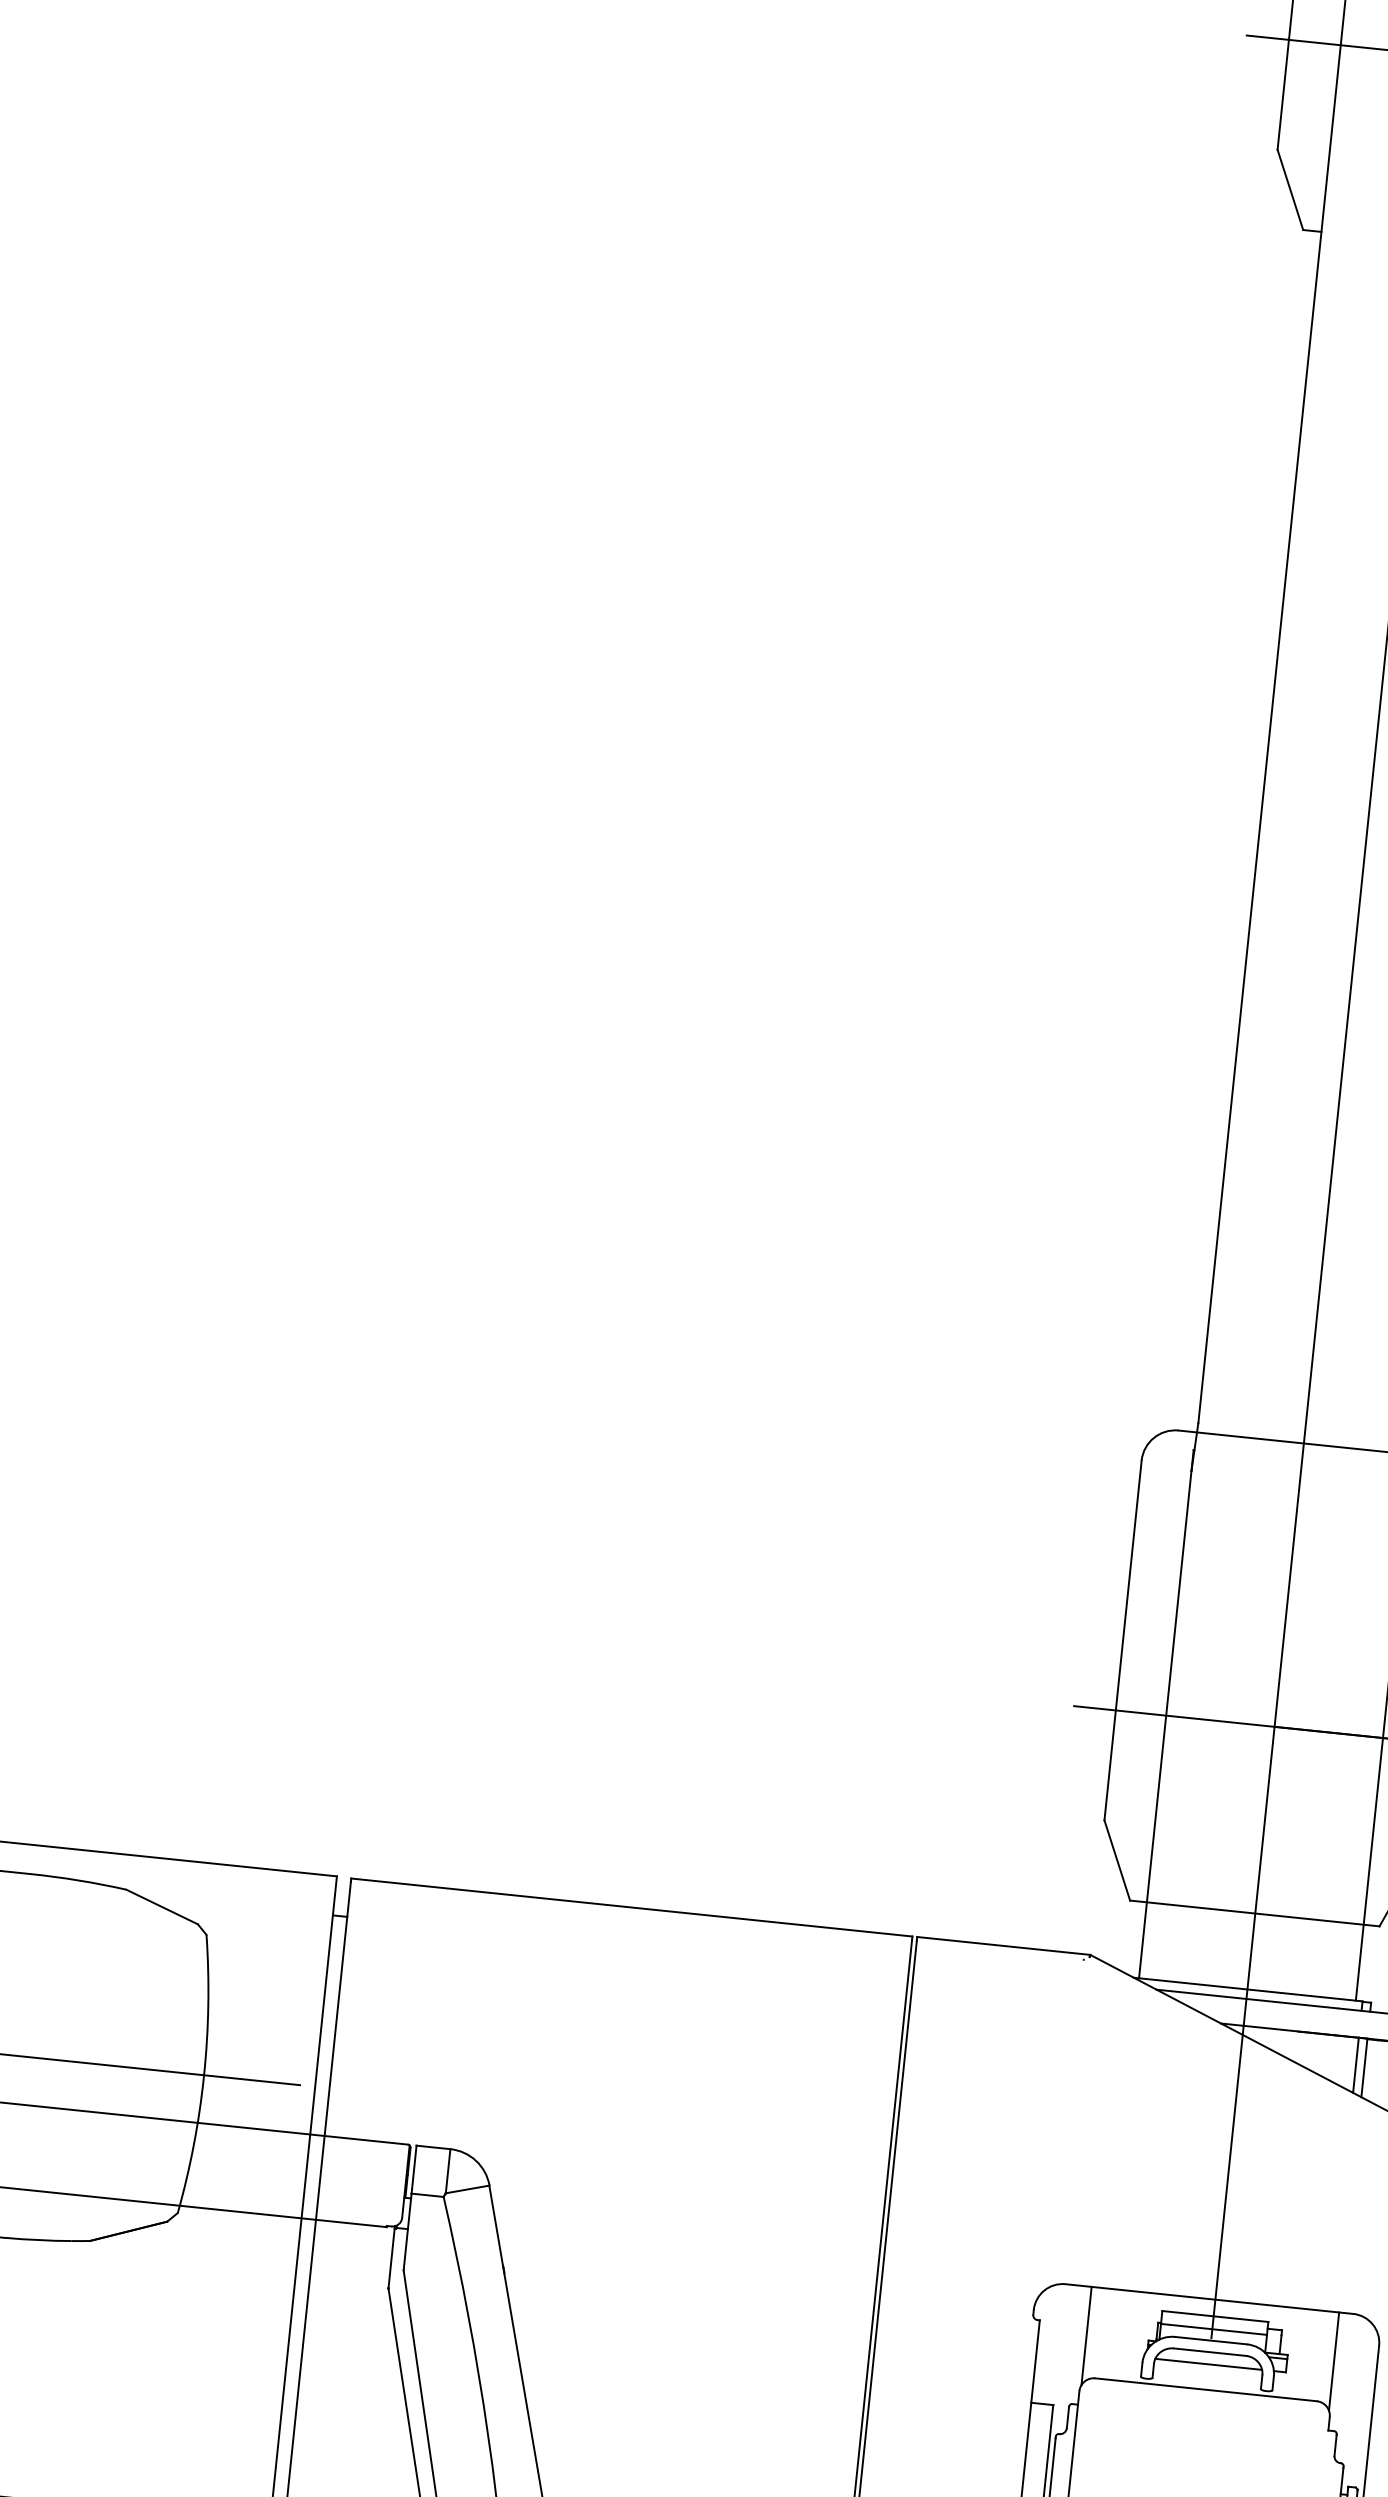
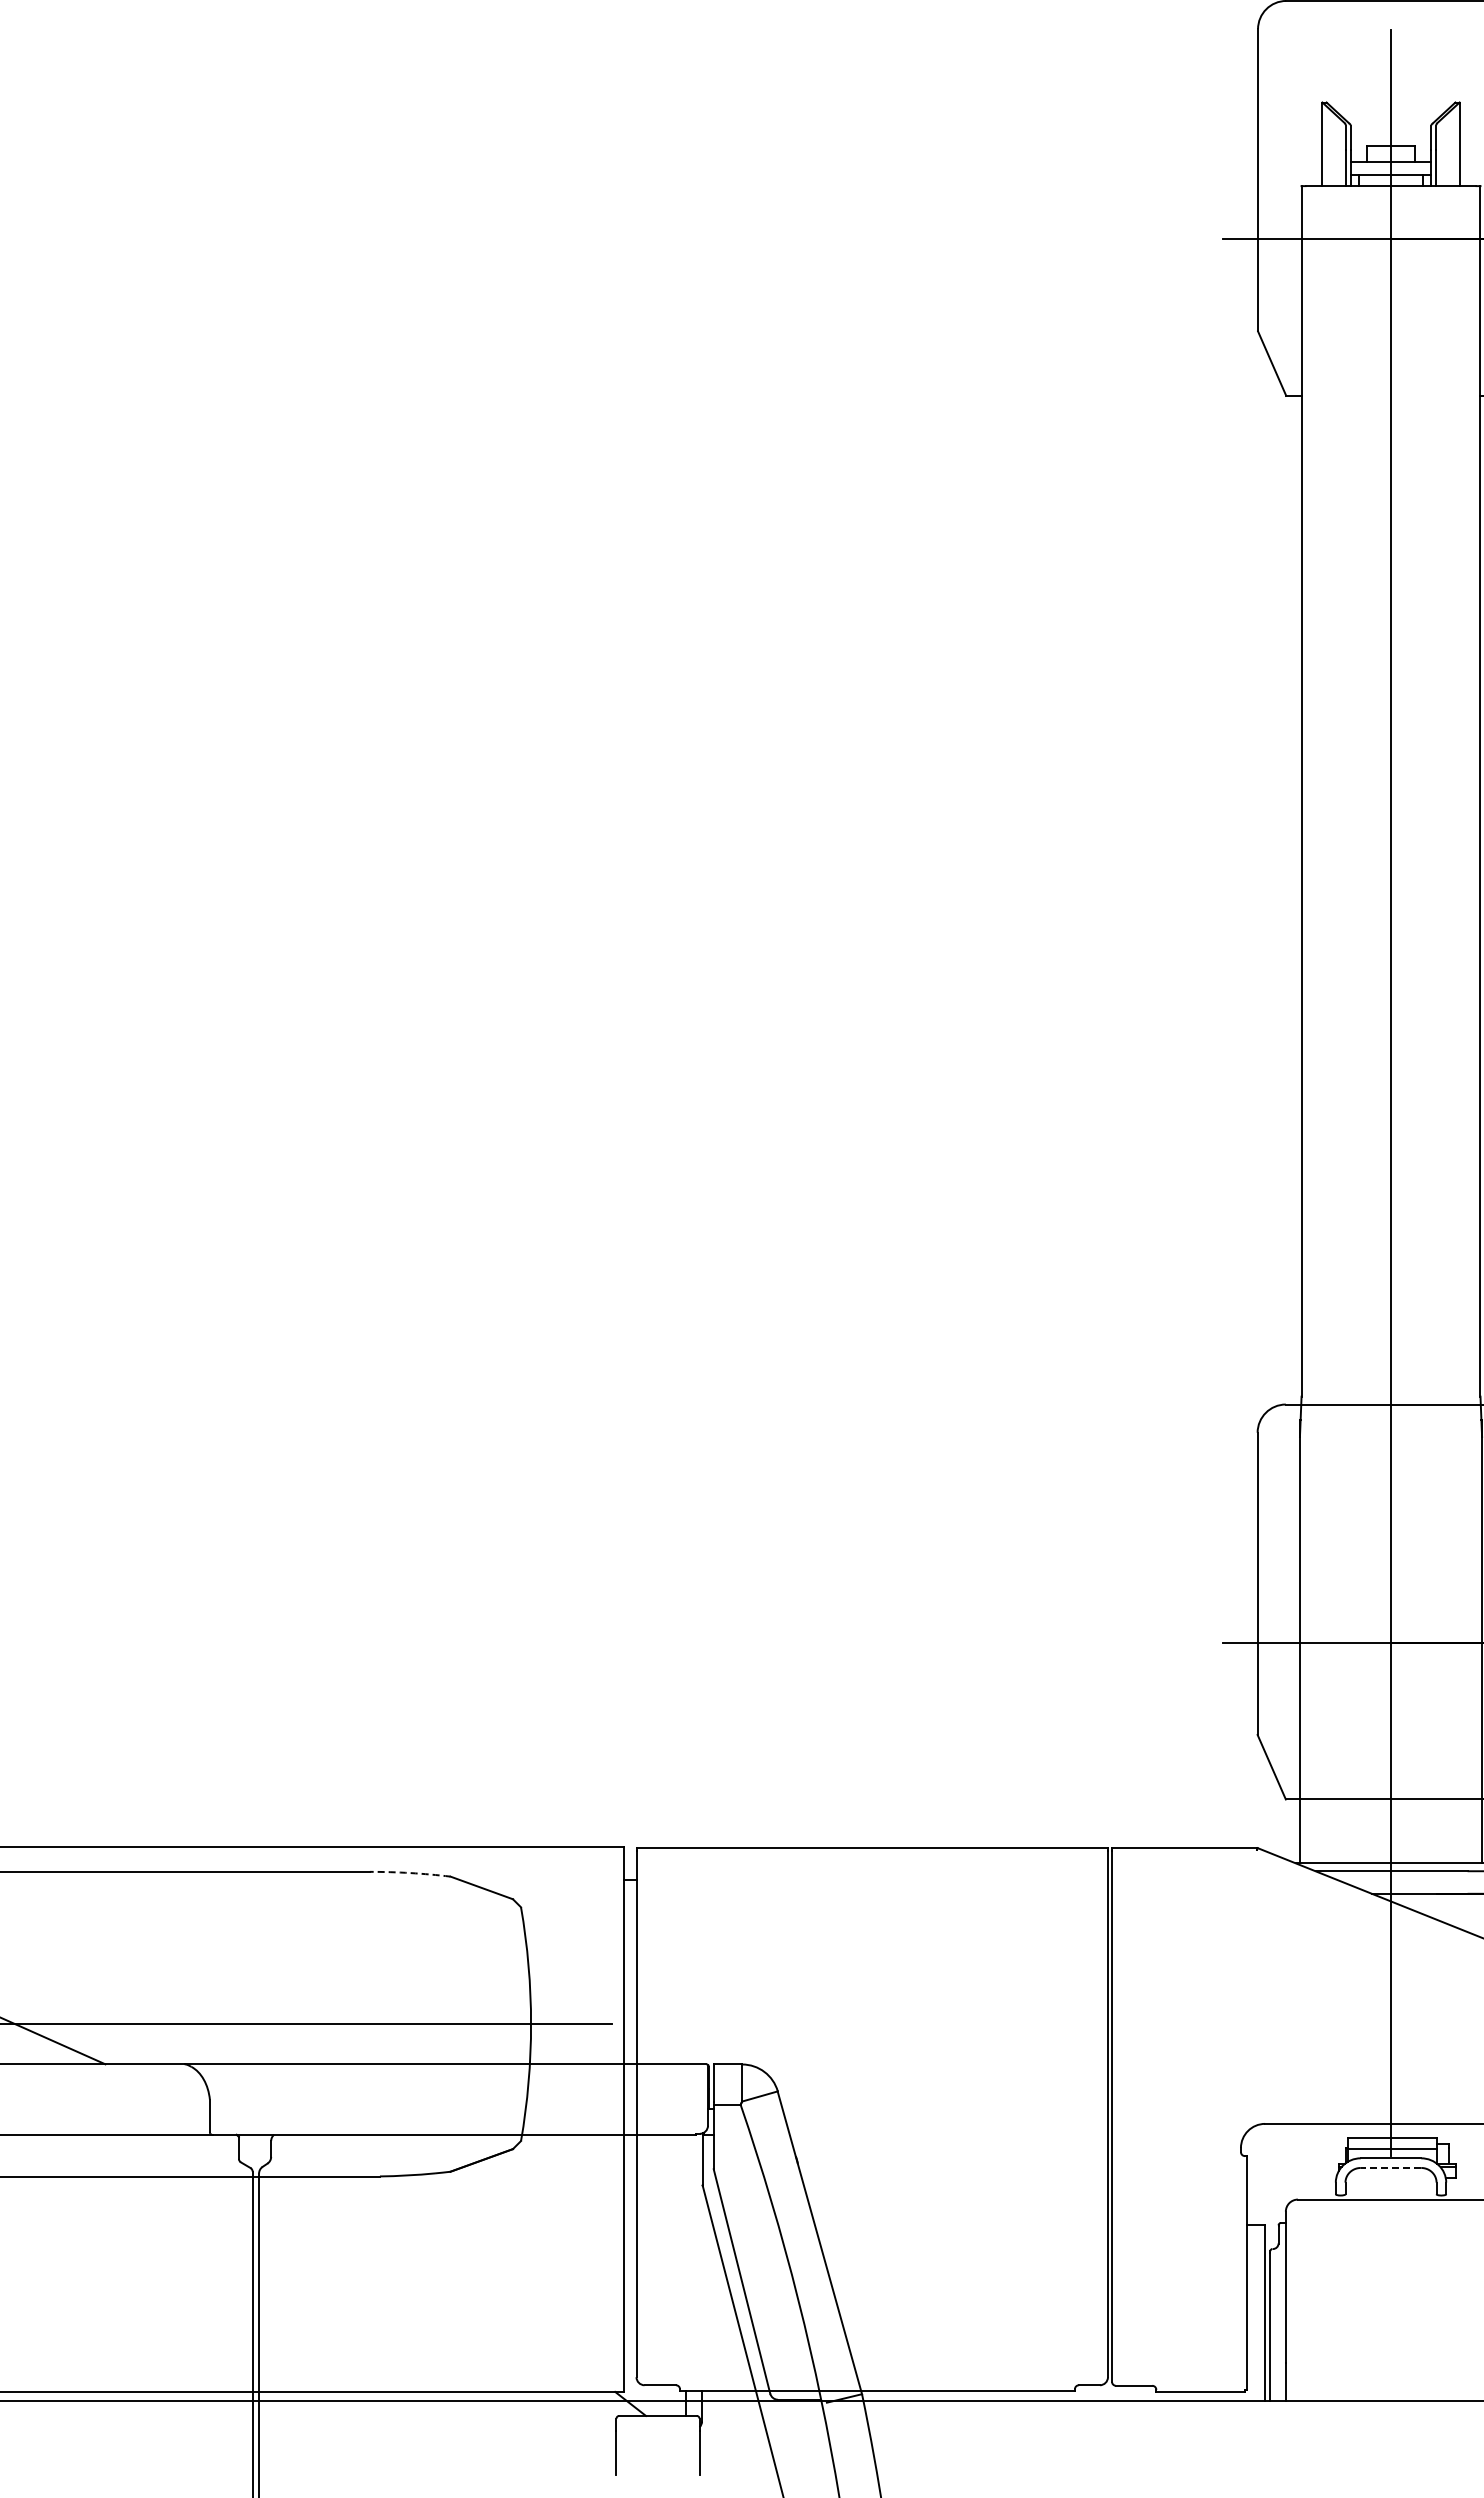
arc: (79, 1881) -> (410, 1873), solid -> dashed
line: (1087, 2335) -> (1287, 2164), removed
line: (1209, 2351) -> (1390, 2167), solid -> dashed
line: (1208, 2364) -> (1390, 2178), removed

